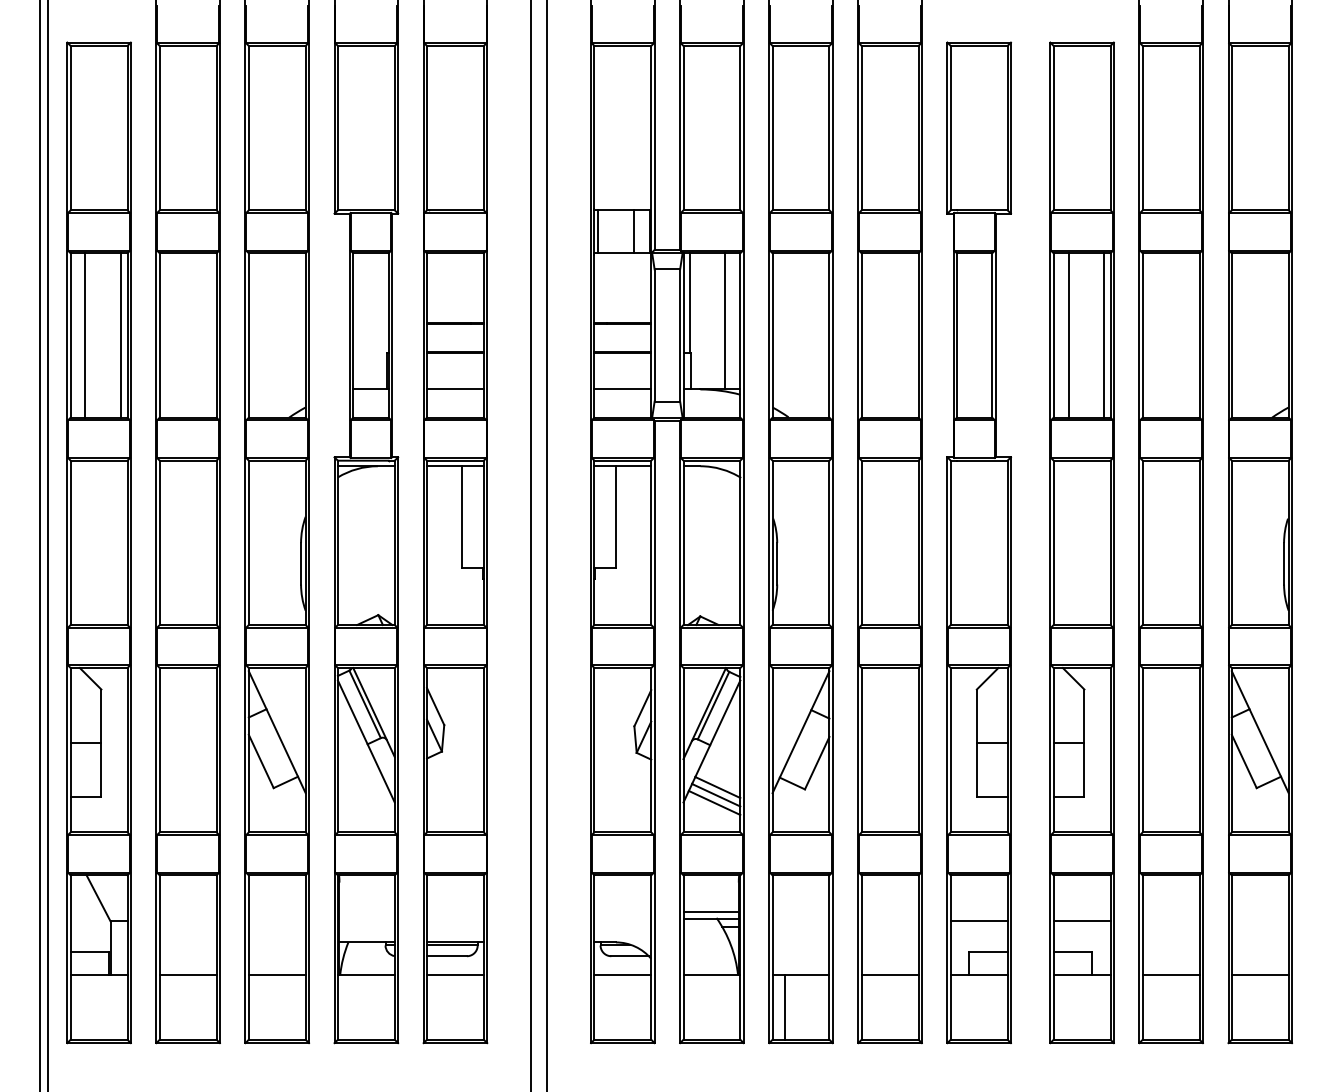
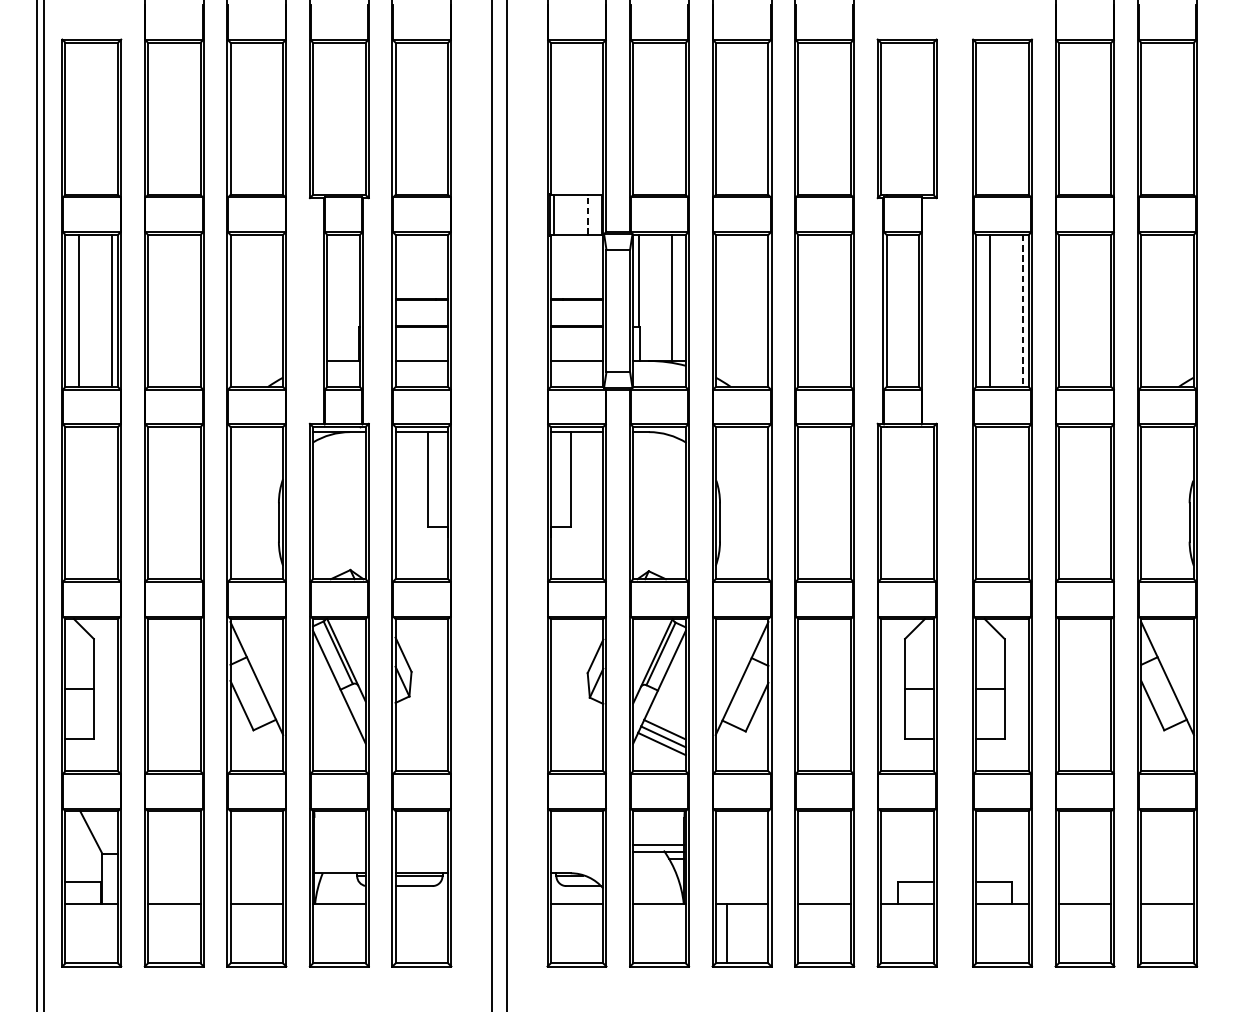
line: (634, 231) -> (587, 214), solid -> dashed
line: (1104, 335) -> (1023, 310), solid -> dashed
line: (978, 921) -> (906, 853), removed
line: (1081, 921) -> (1001, 853), removed
line: (455, 975) -> (421, 903), removed

